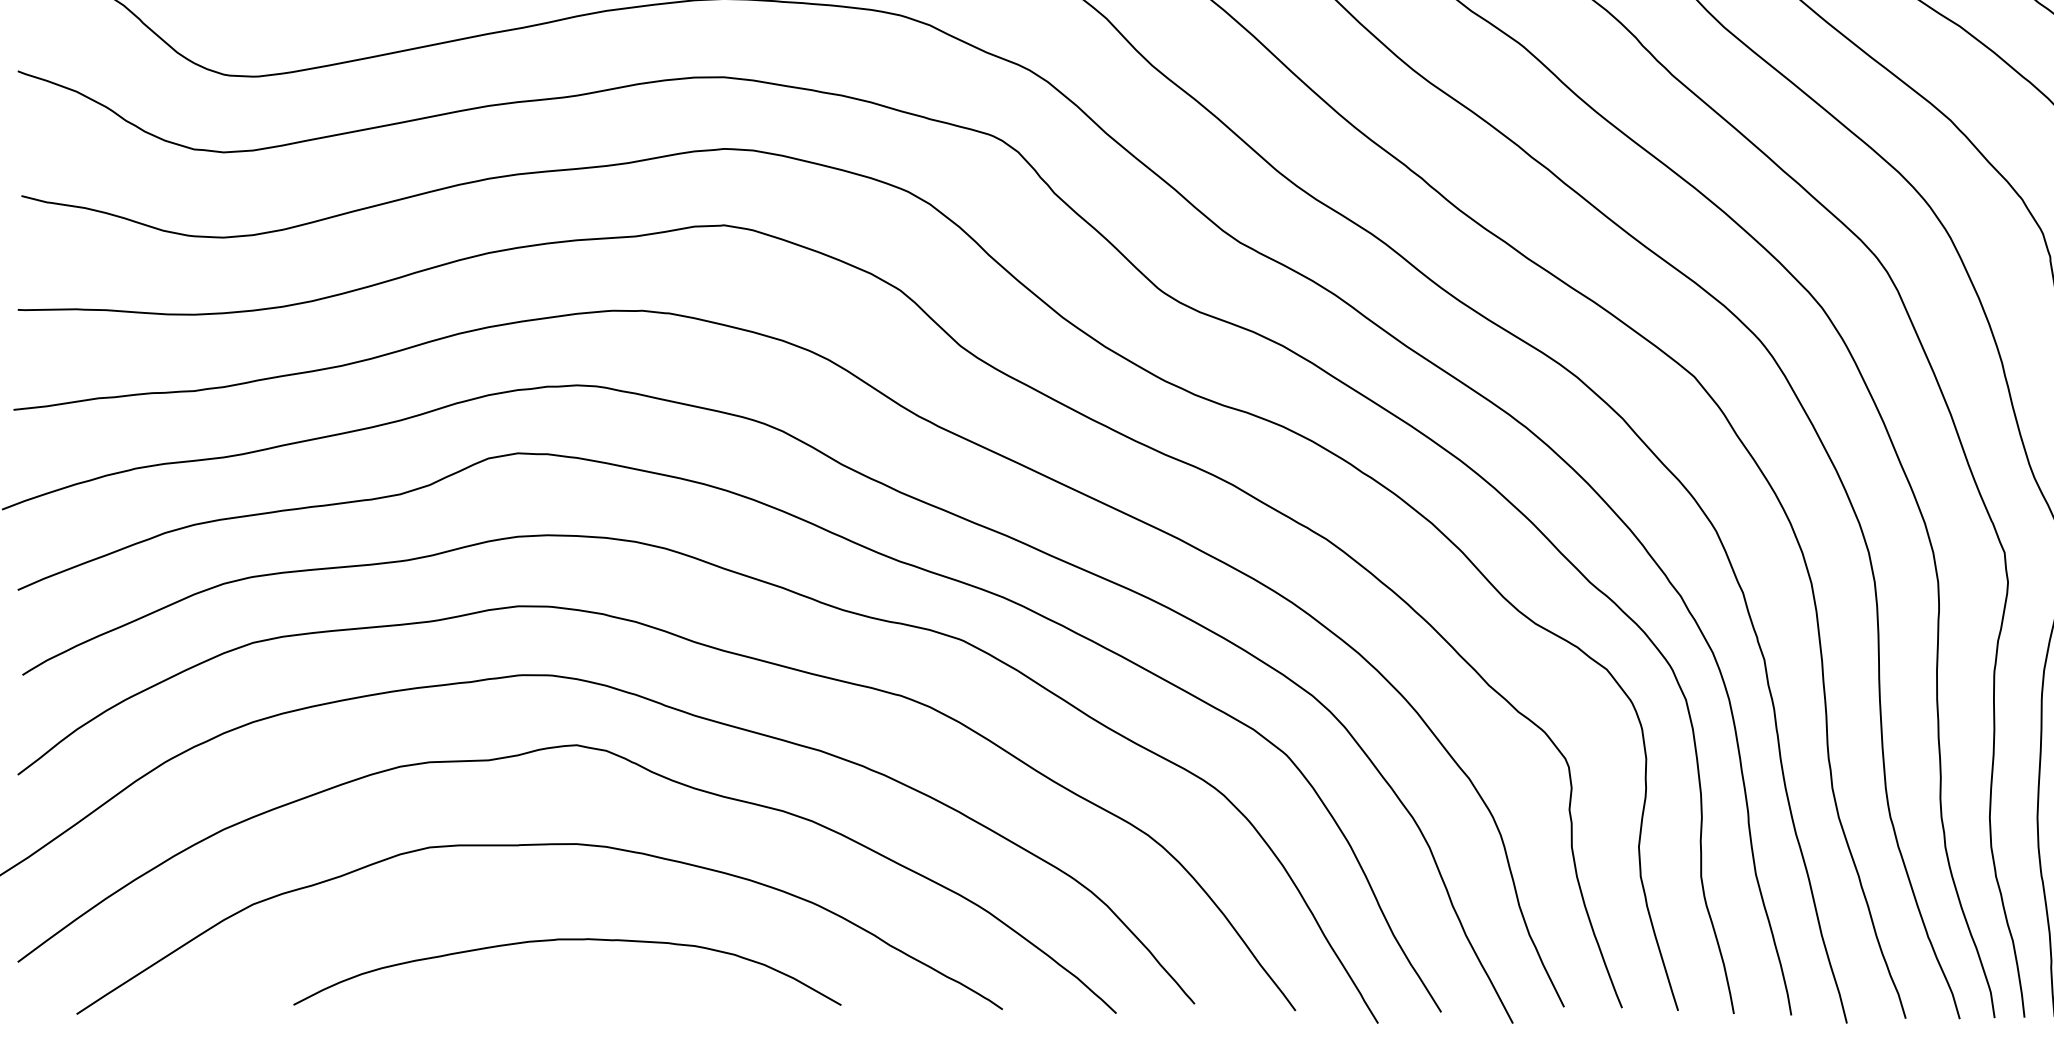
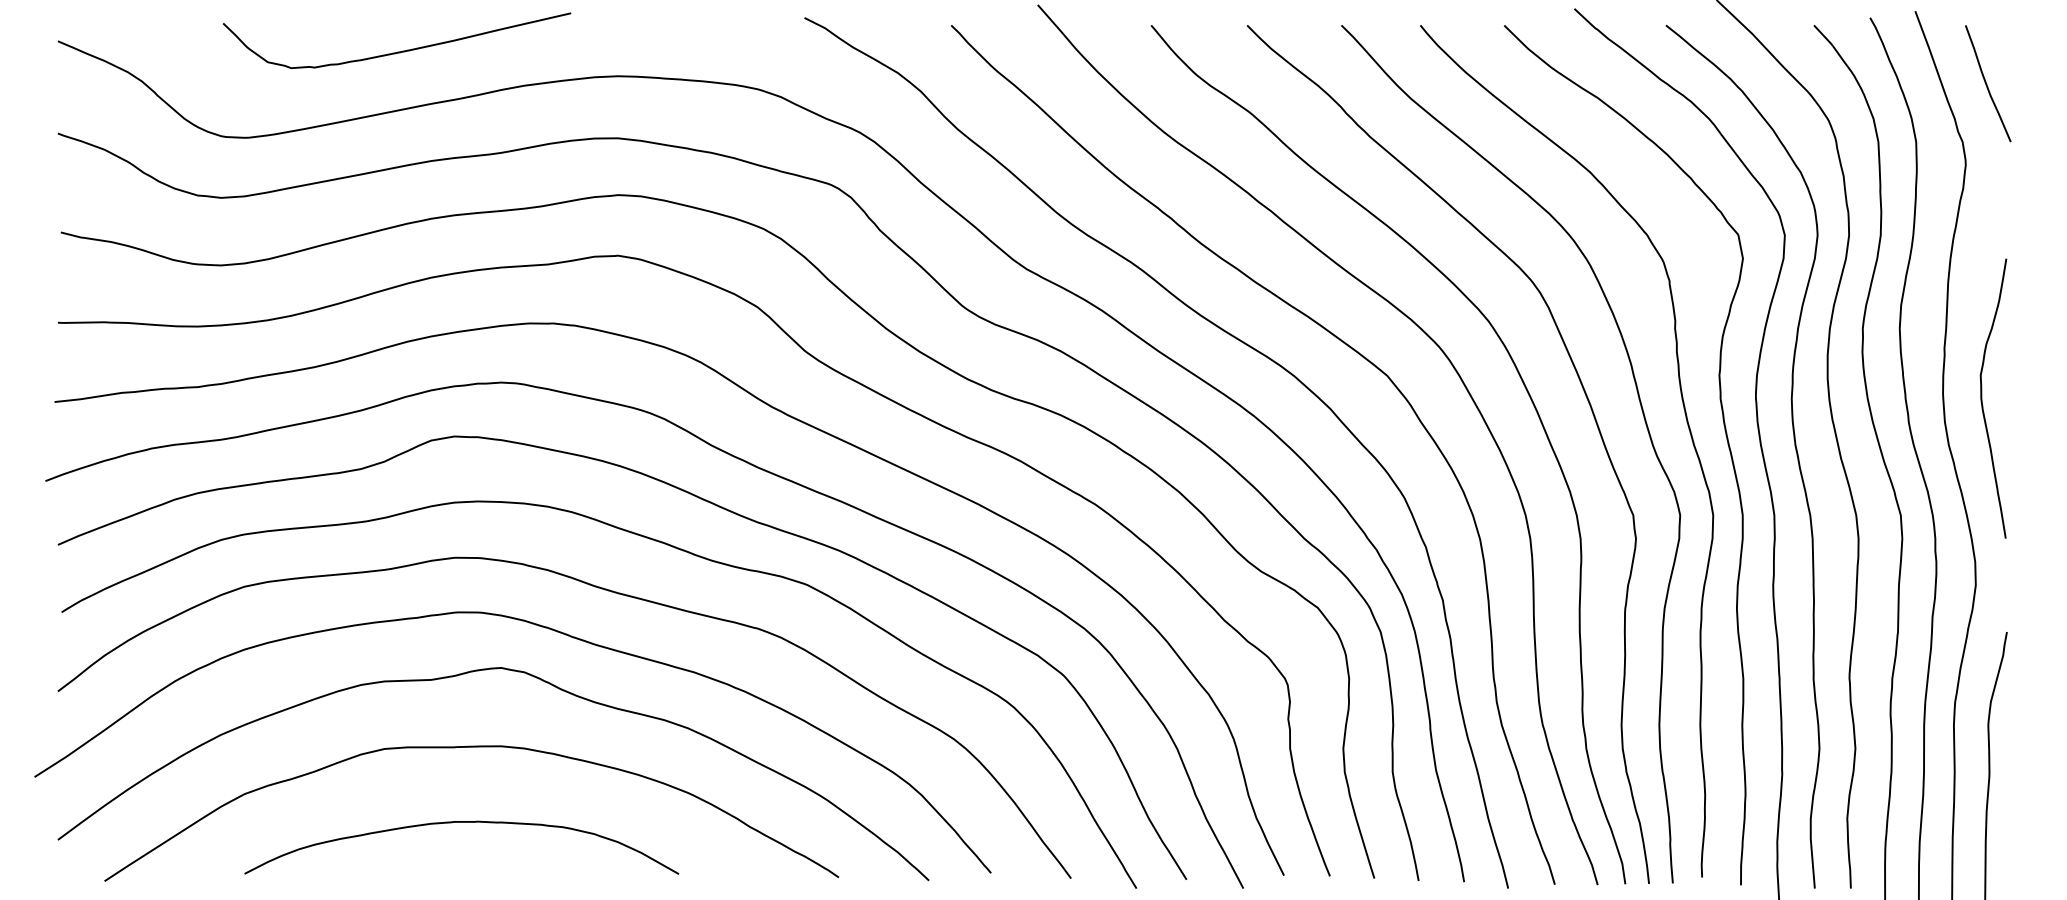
curve: (567, 940) -> (461, 822), moved

